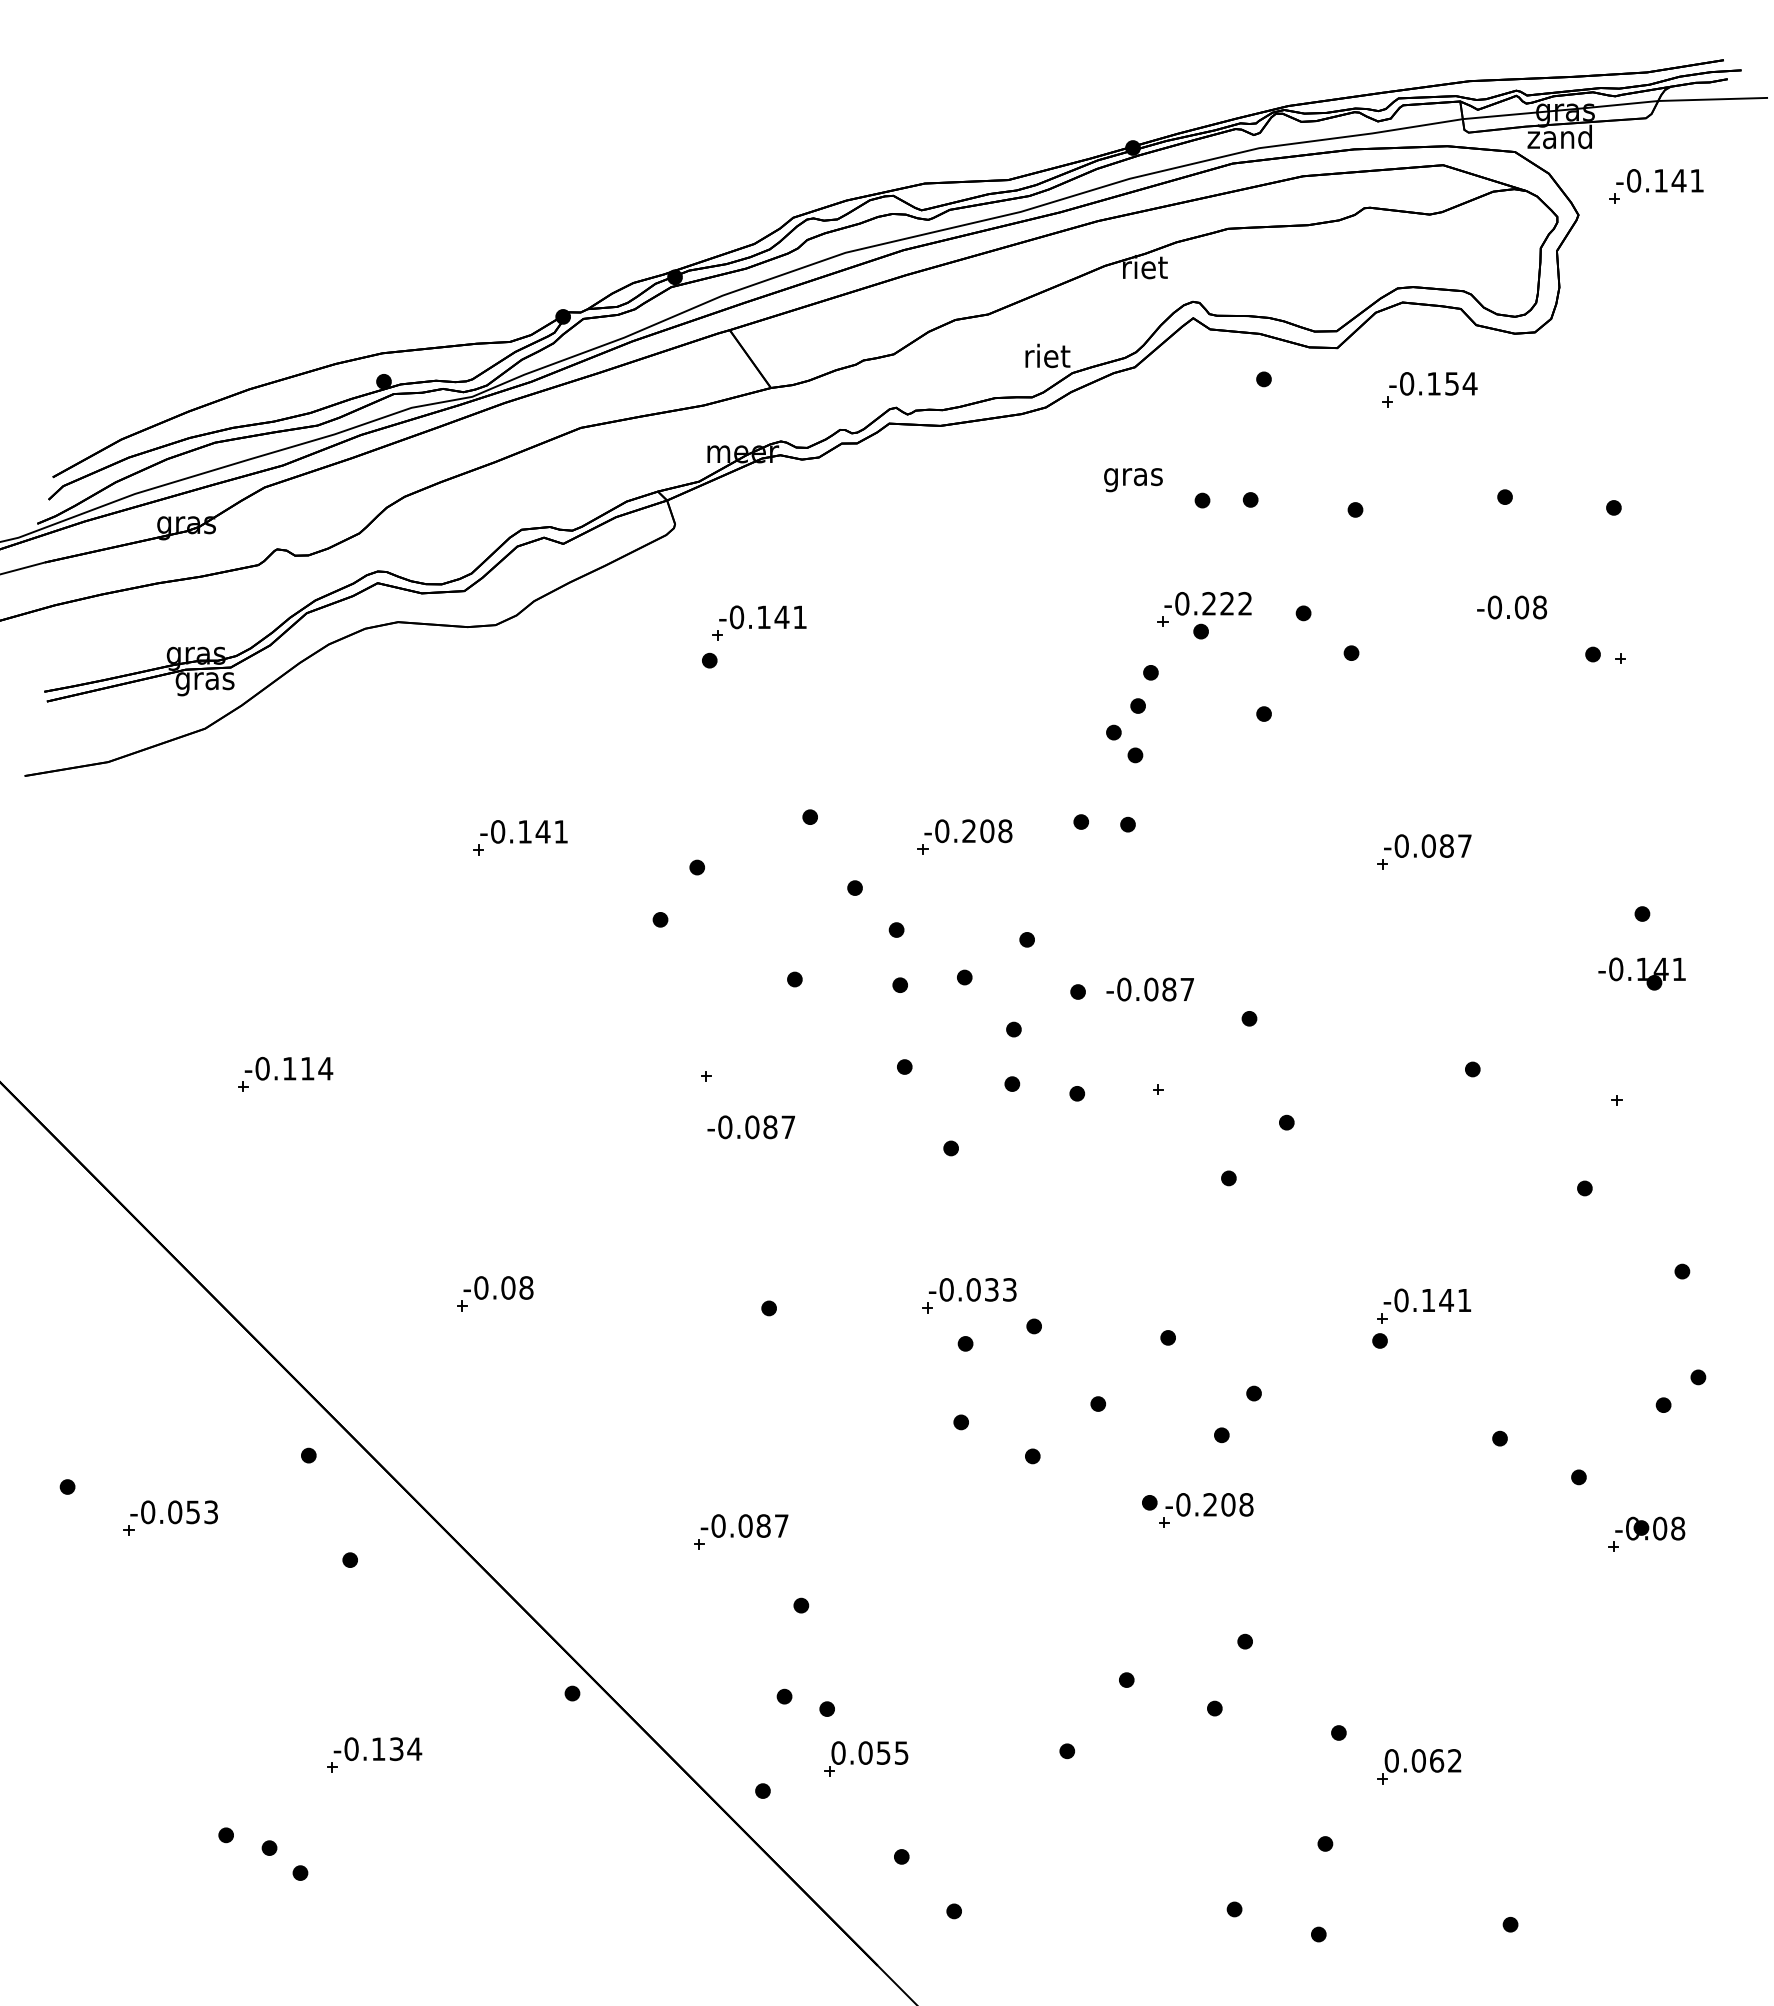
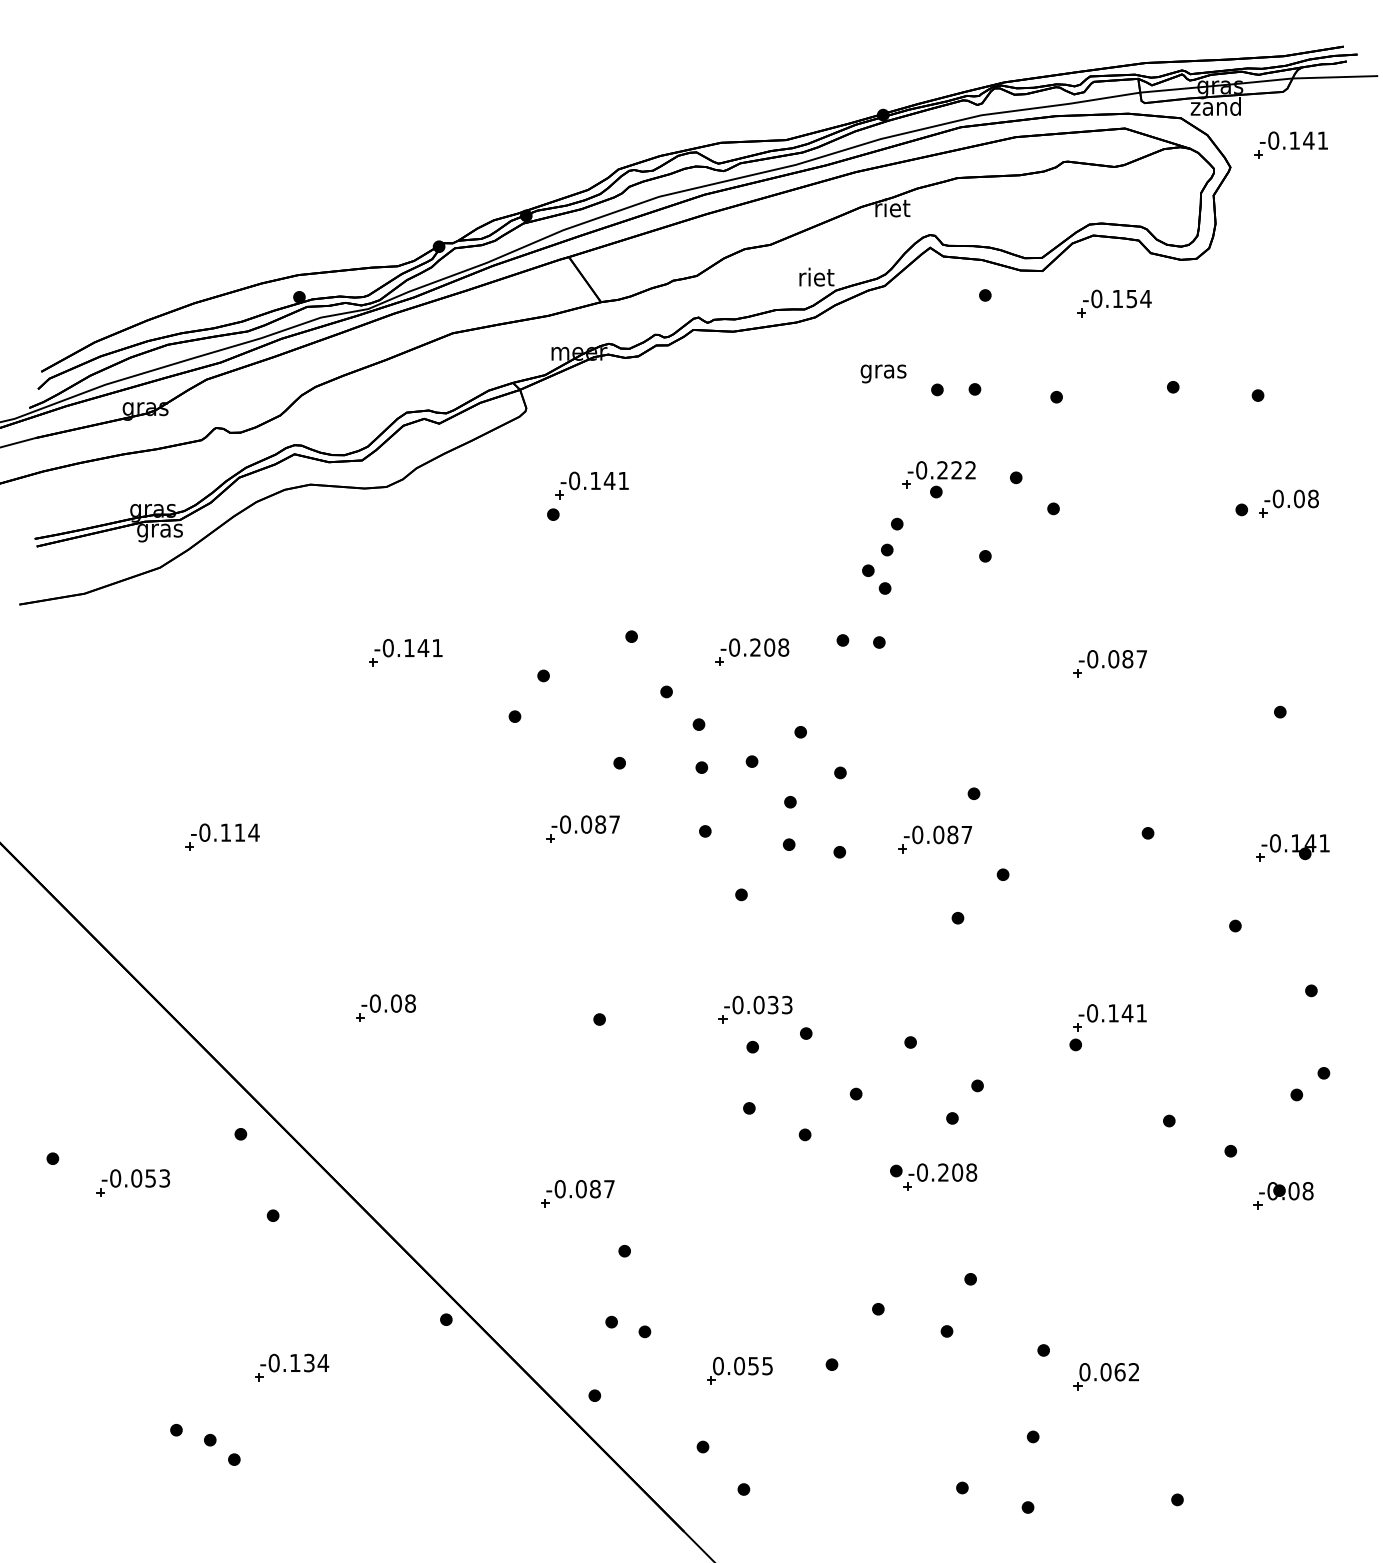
text: (1512, 607) -> (1292, 498), moved
part: (1641, 973) -> (1295, 846), moved
text: (1149, 989) -> (937, 834), moved
text: (750, 1127) -> (585, 824), moved
part: (866, 1758) -> (740, 1370), moved

